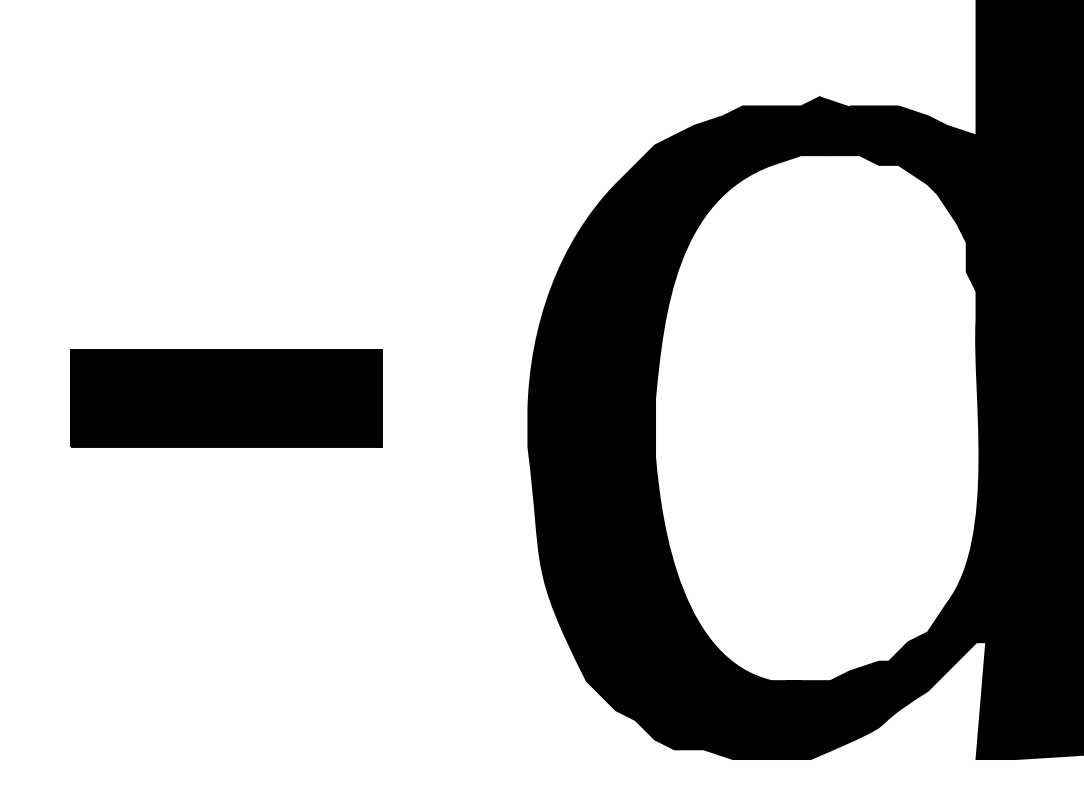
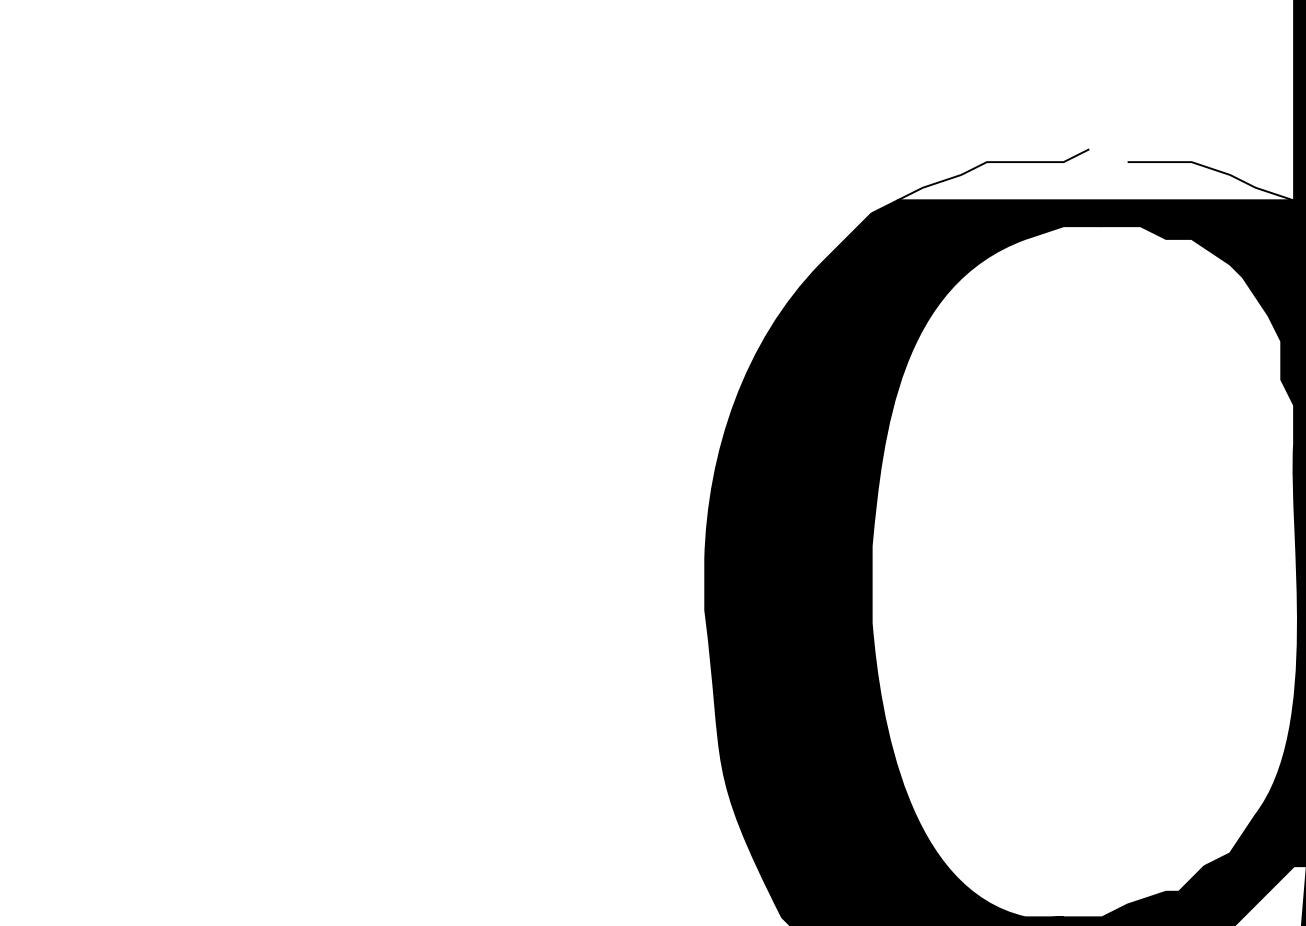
fill: (825, 115) -> (1095, 174), removed
part: (226, 398) -> (308, 545), removed

